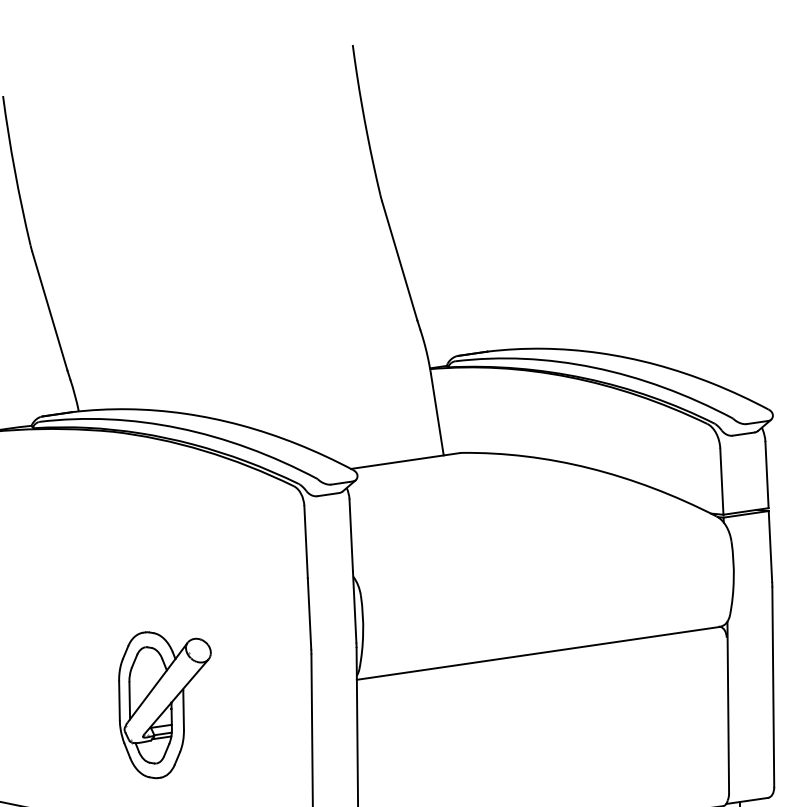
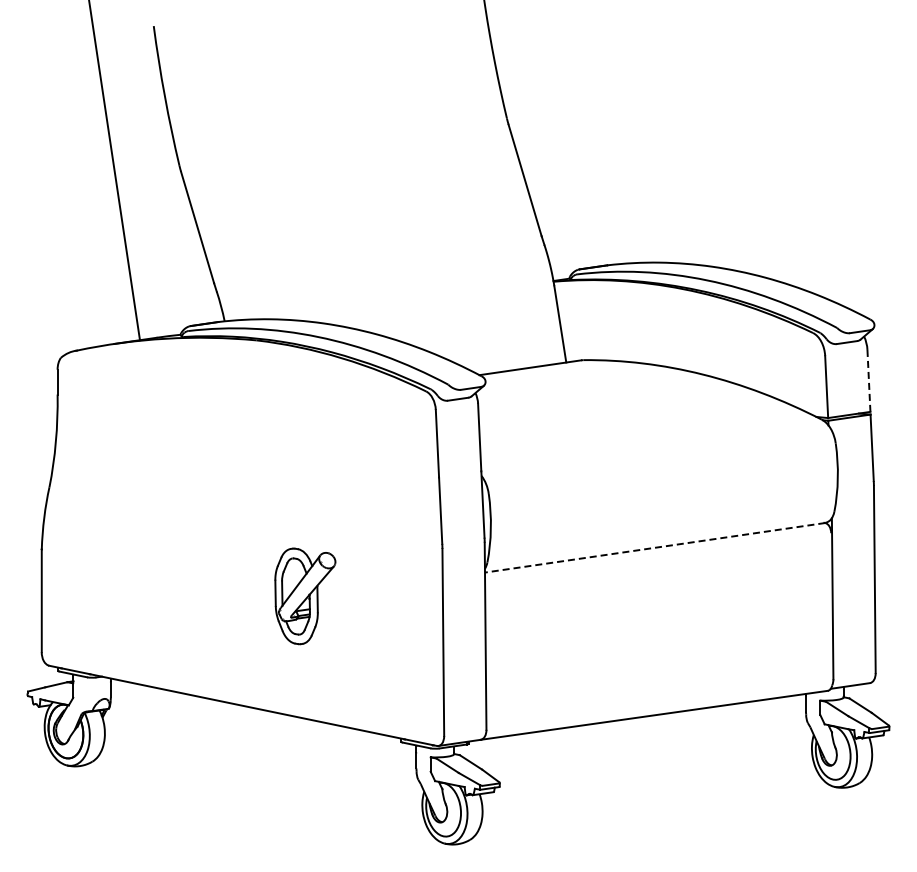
line: (766, 474) -> (868, 380), solid -> dashed
line: (539, 653) -> (655, 547), solid -> dashed
part: (165, 705) -> (305, 596), size x0.7

